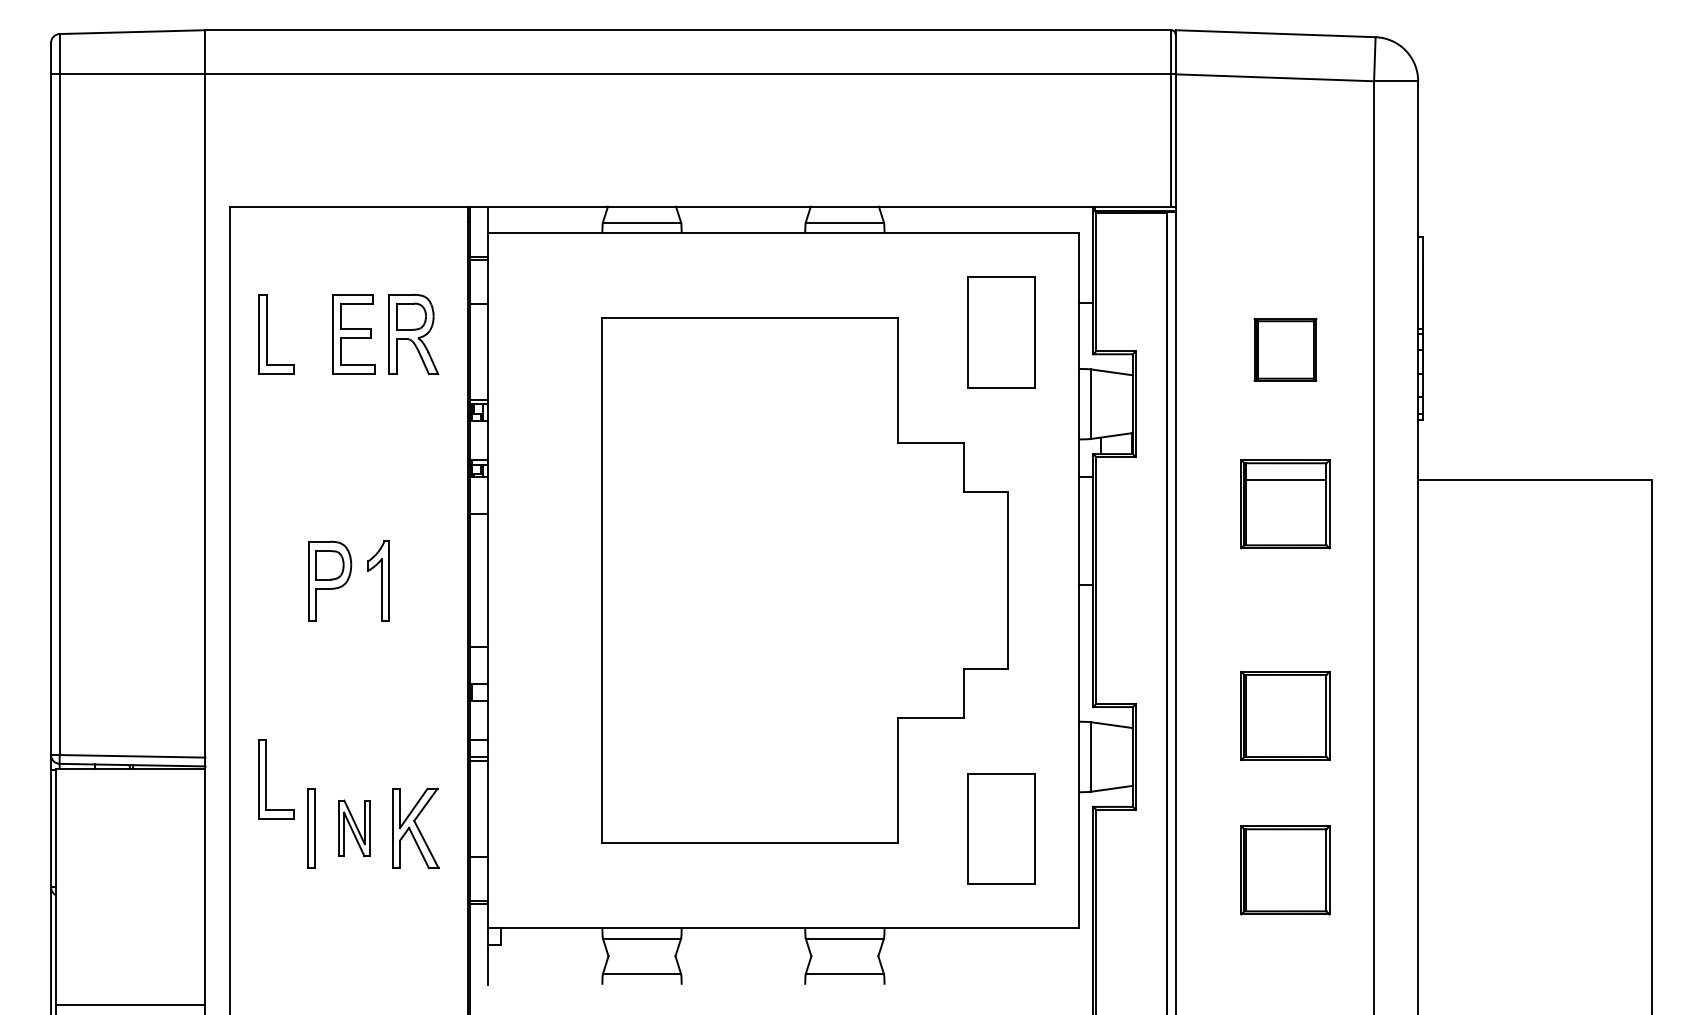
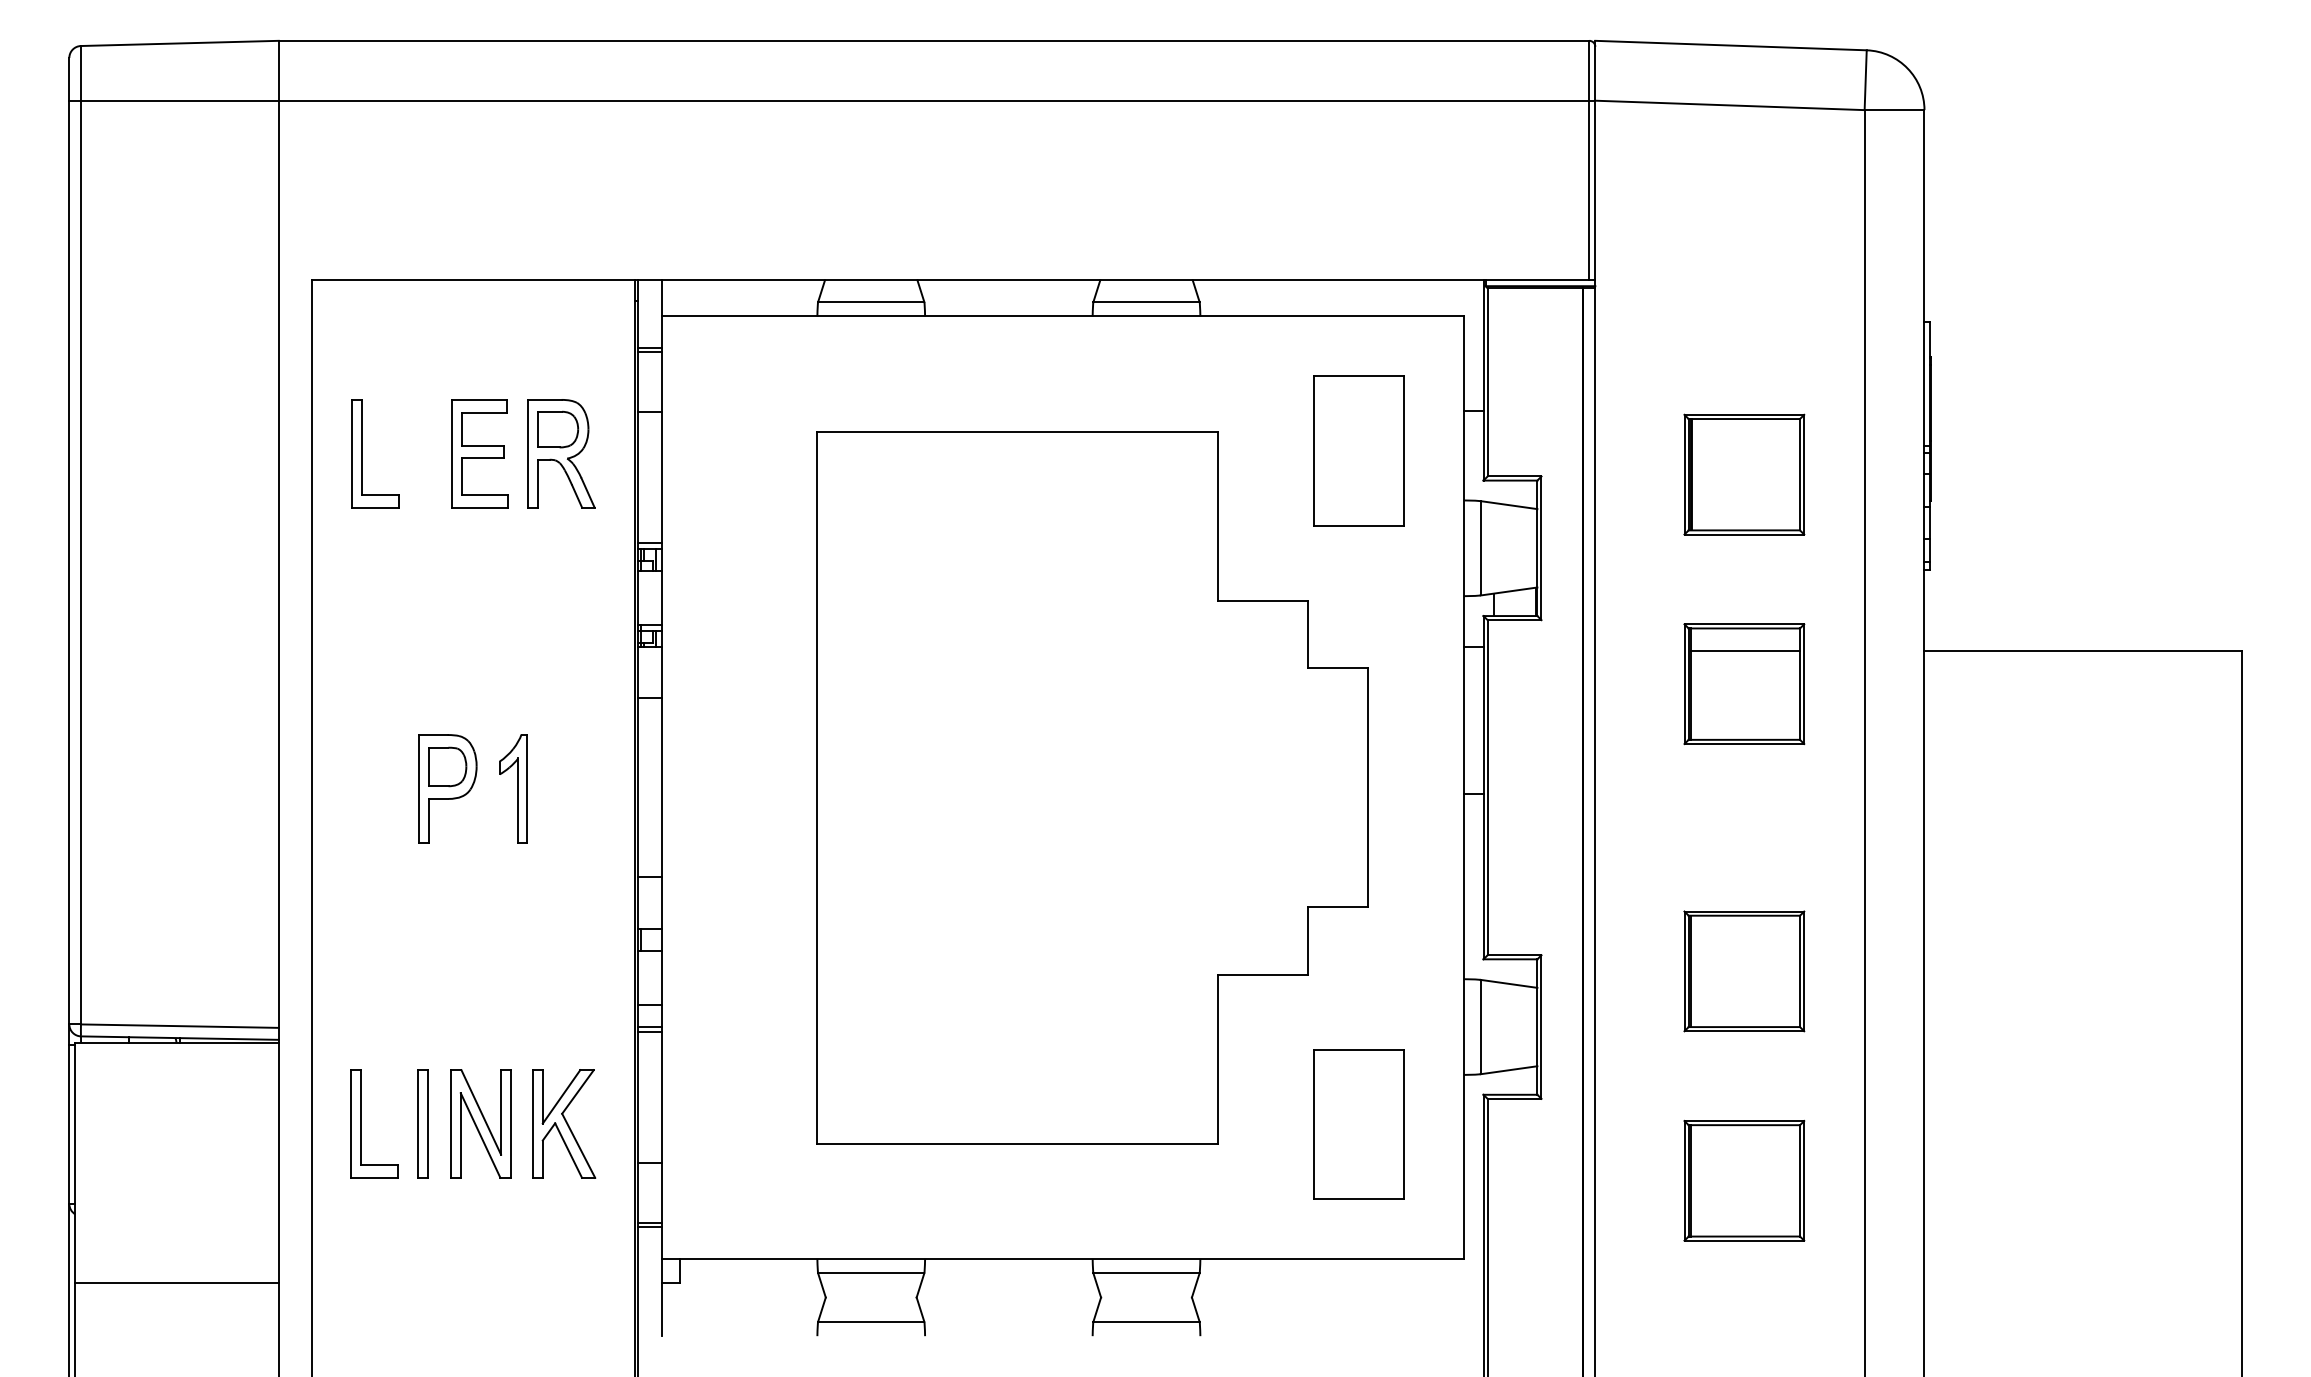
part: (1285, 349) -> (1744, 474), size x1.43
part: (266, 779) -> (361, 1124), moved
part: (354, 828) -> (481, 1124), size x1.43
line: (130, 1005) -> (177, 1282), moved

